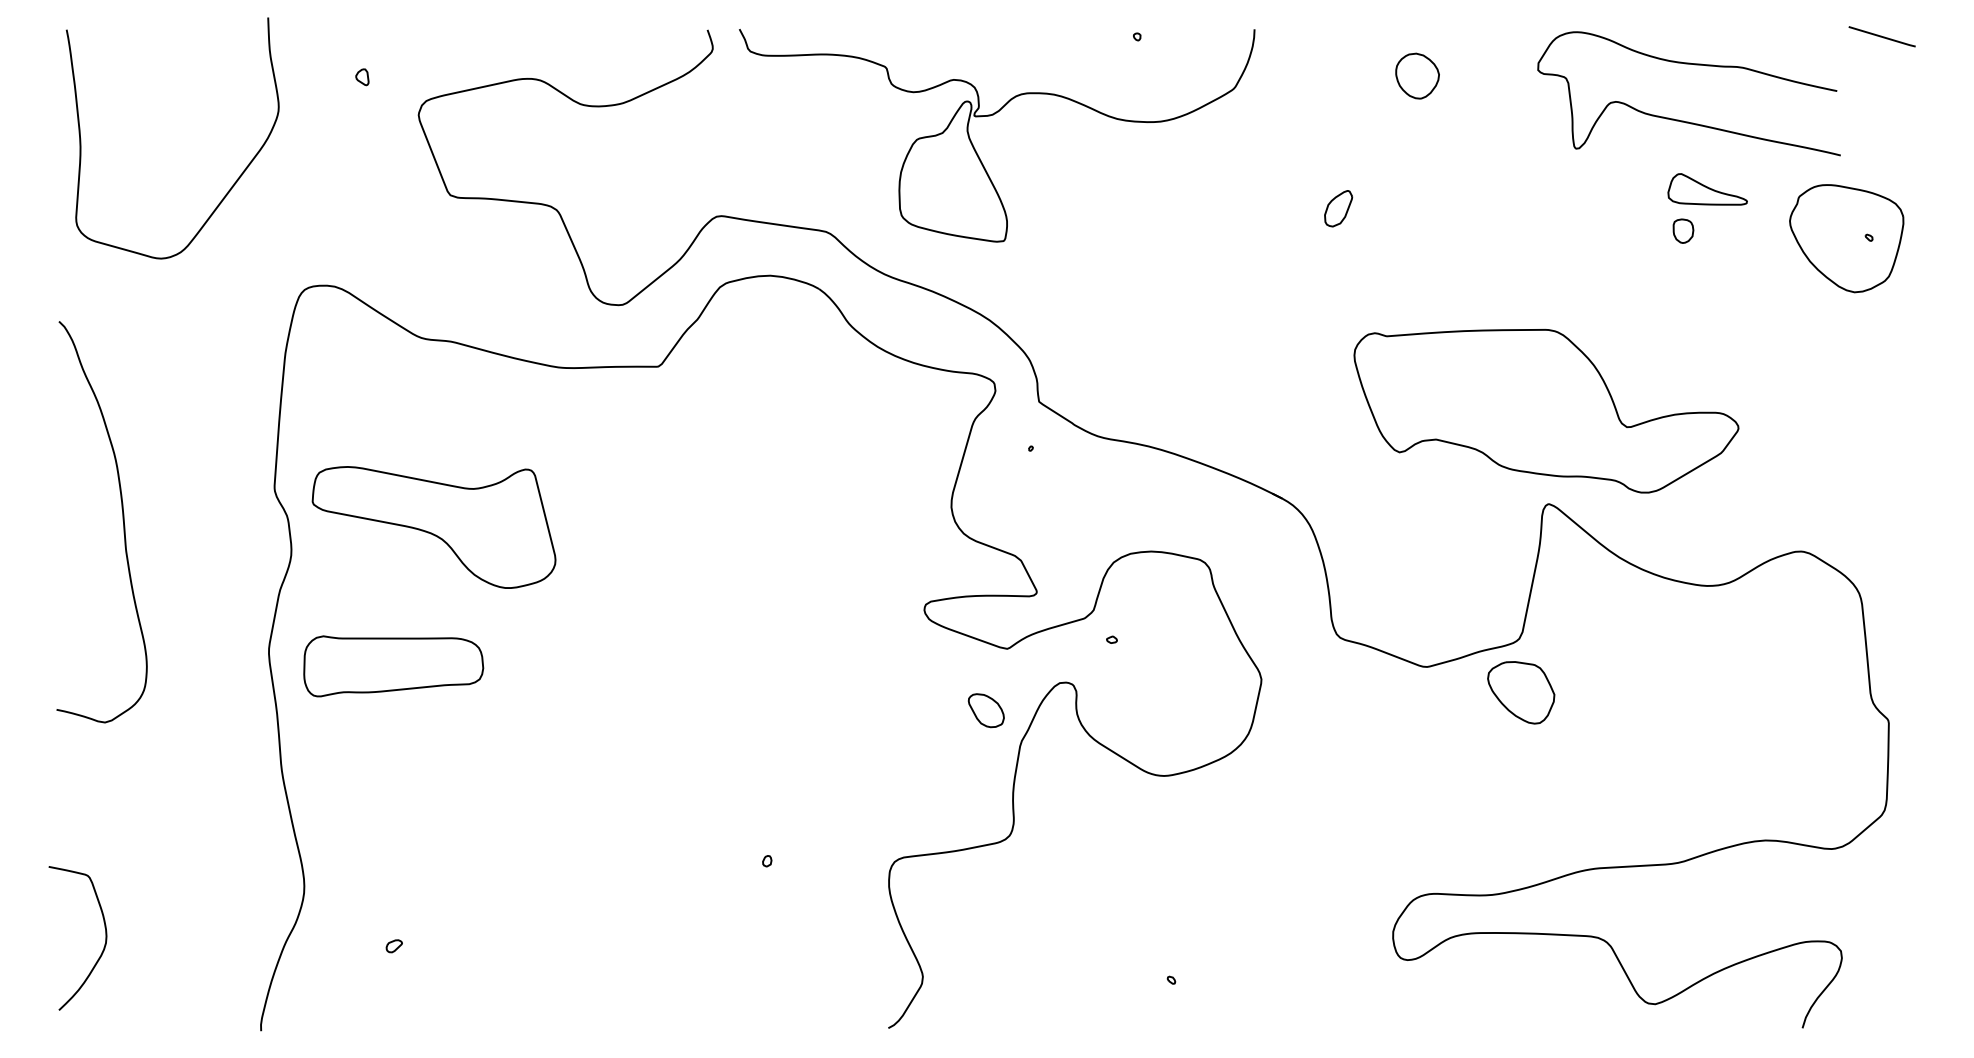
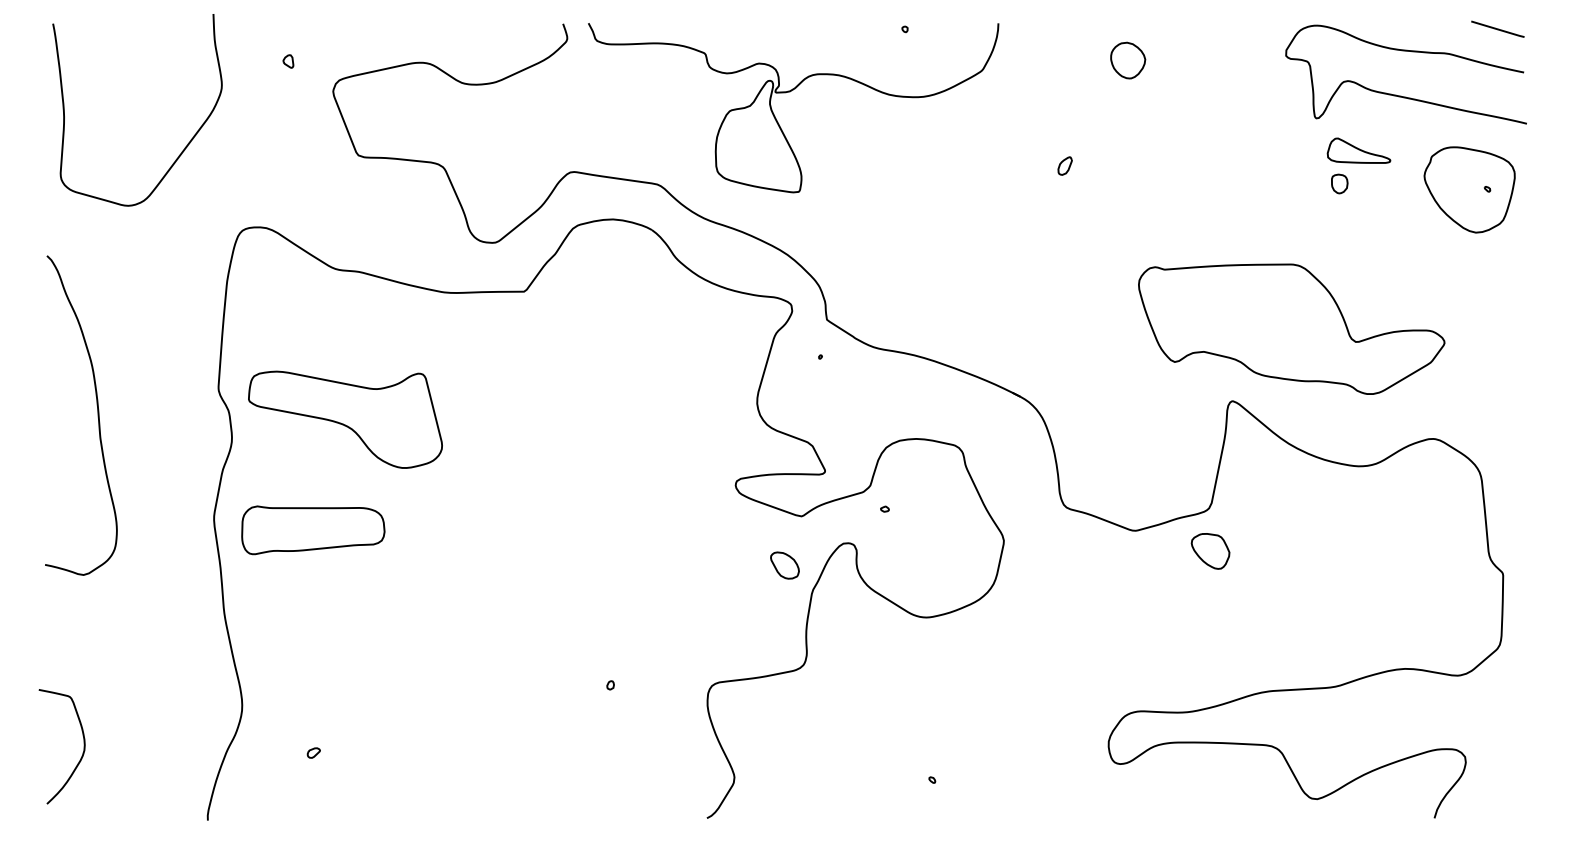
curve: (1683, 119) -> (1401, 95), moved
part: (1337, 207) -> (1064, 165), size x0.62
part: (1546, 410) -> (1291, 328), moved
part: (1521, 692) -> (1210, 551), size x0.71

